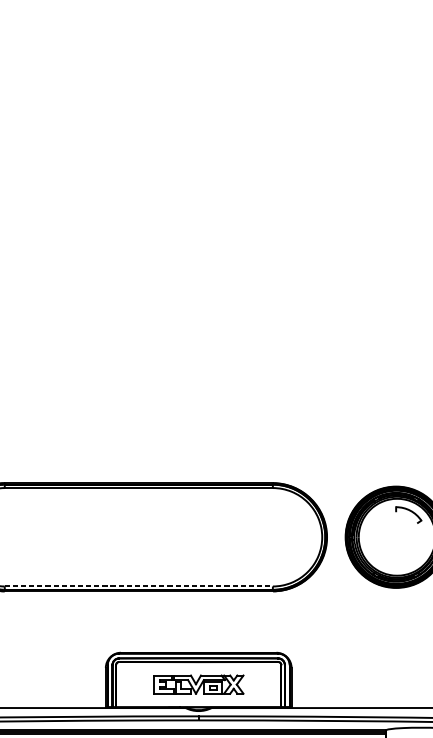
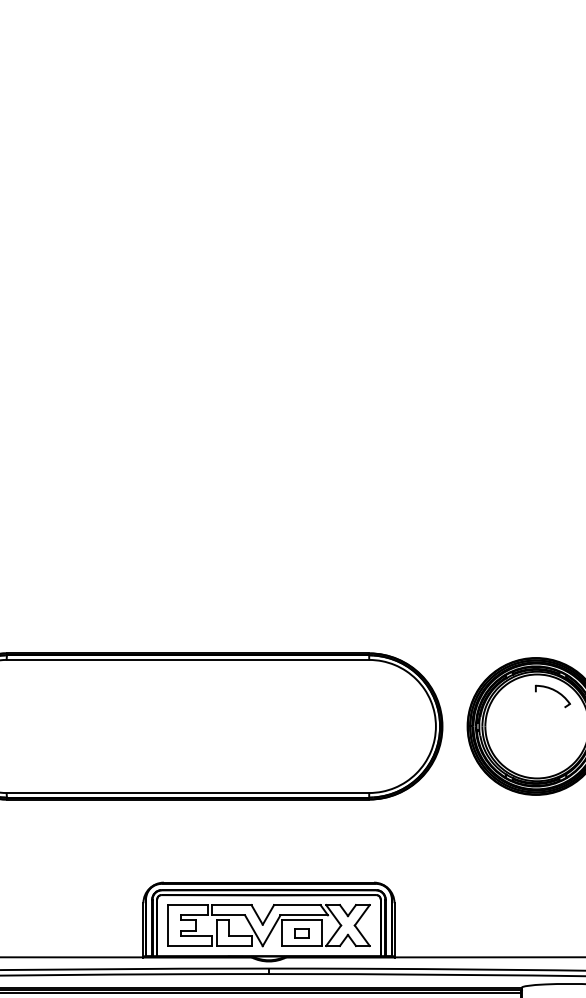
line: (139, 586) -> (188, 793), dashed -> solid
part: (198, 684) -> (268, 925), size x1.67

